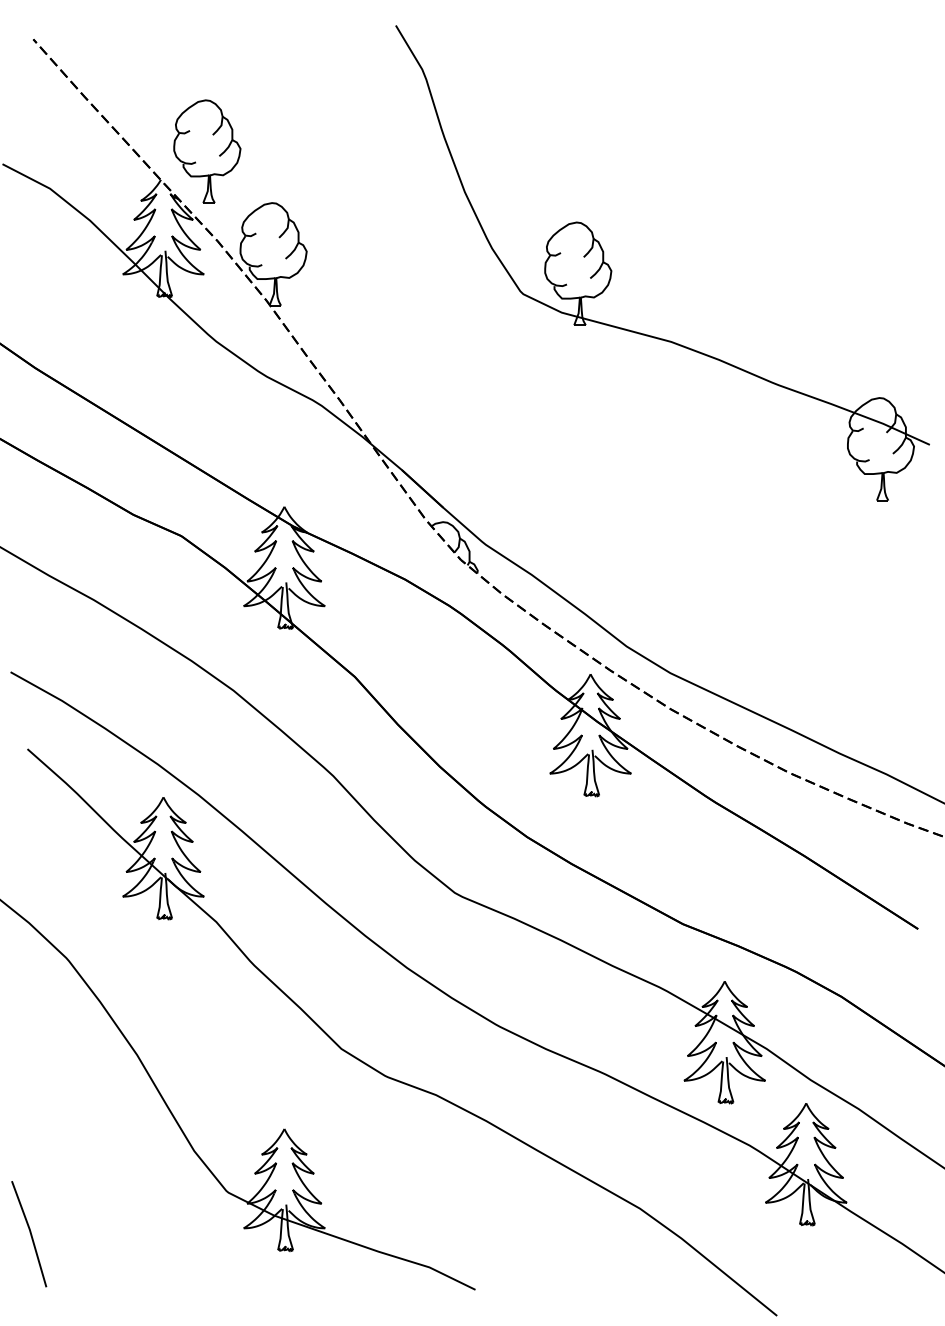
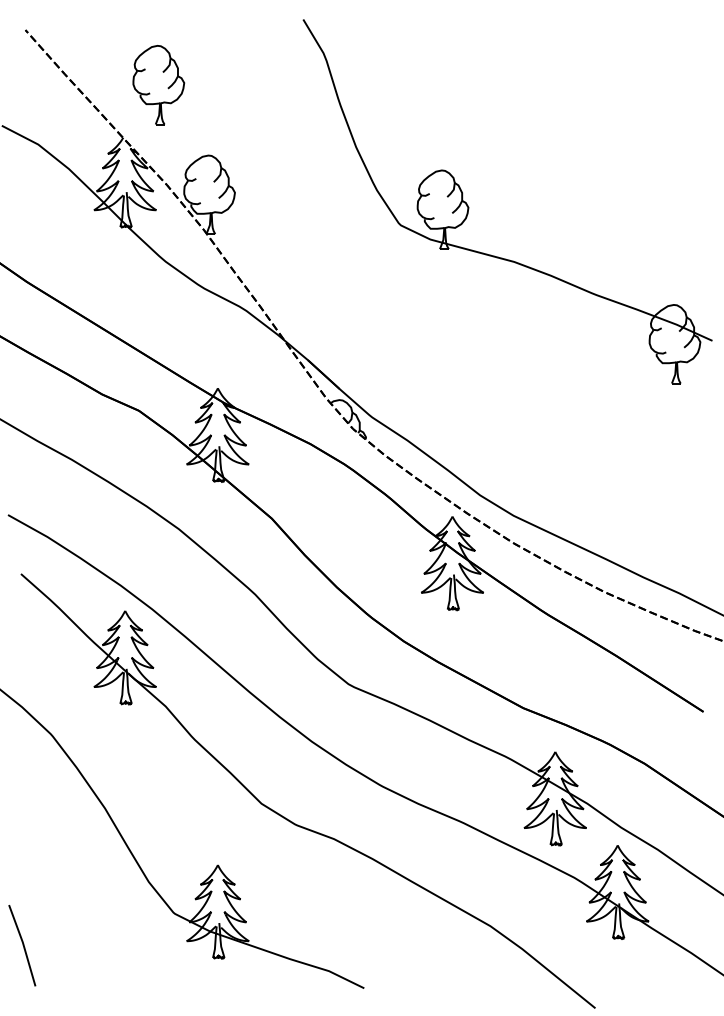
part: (206, 152) -> (158, 85), moved

